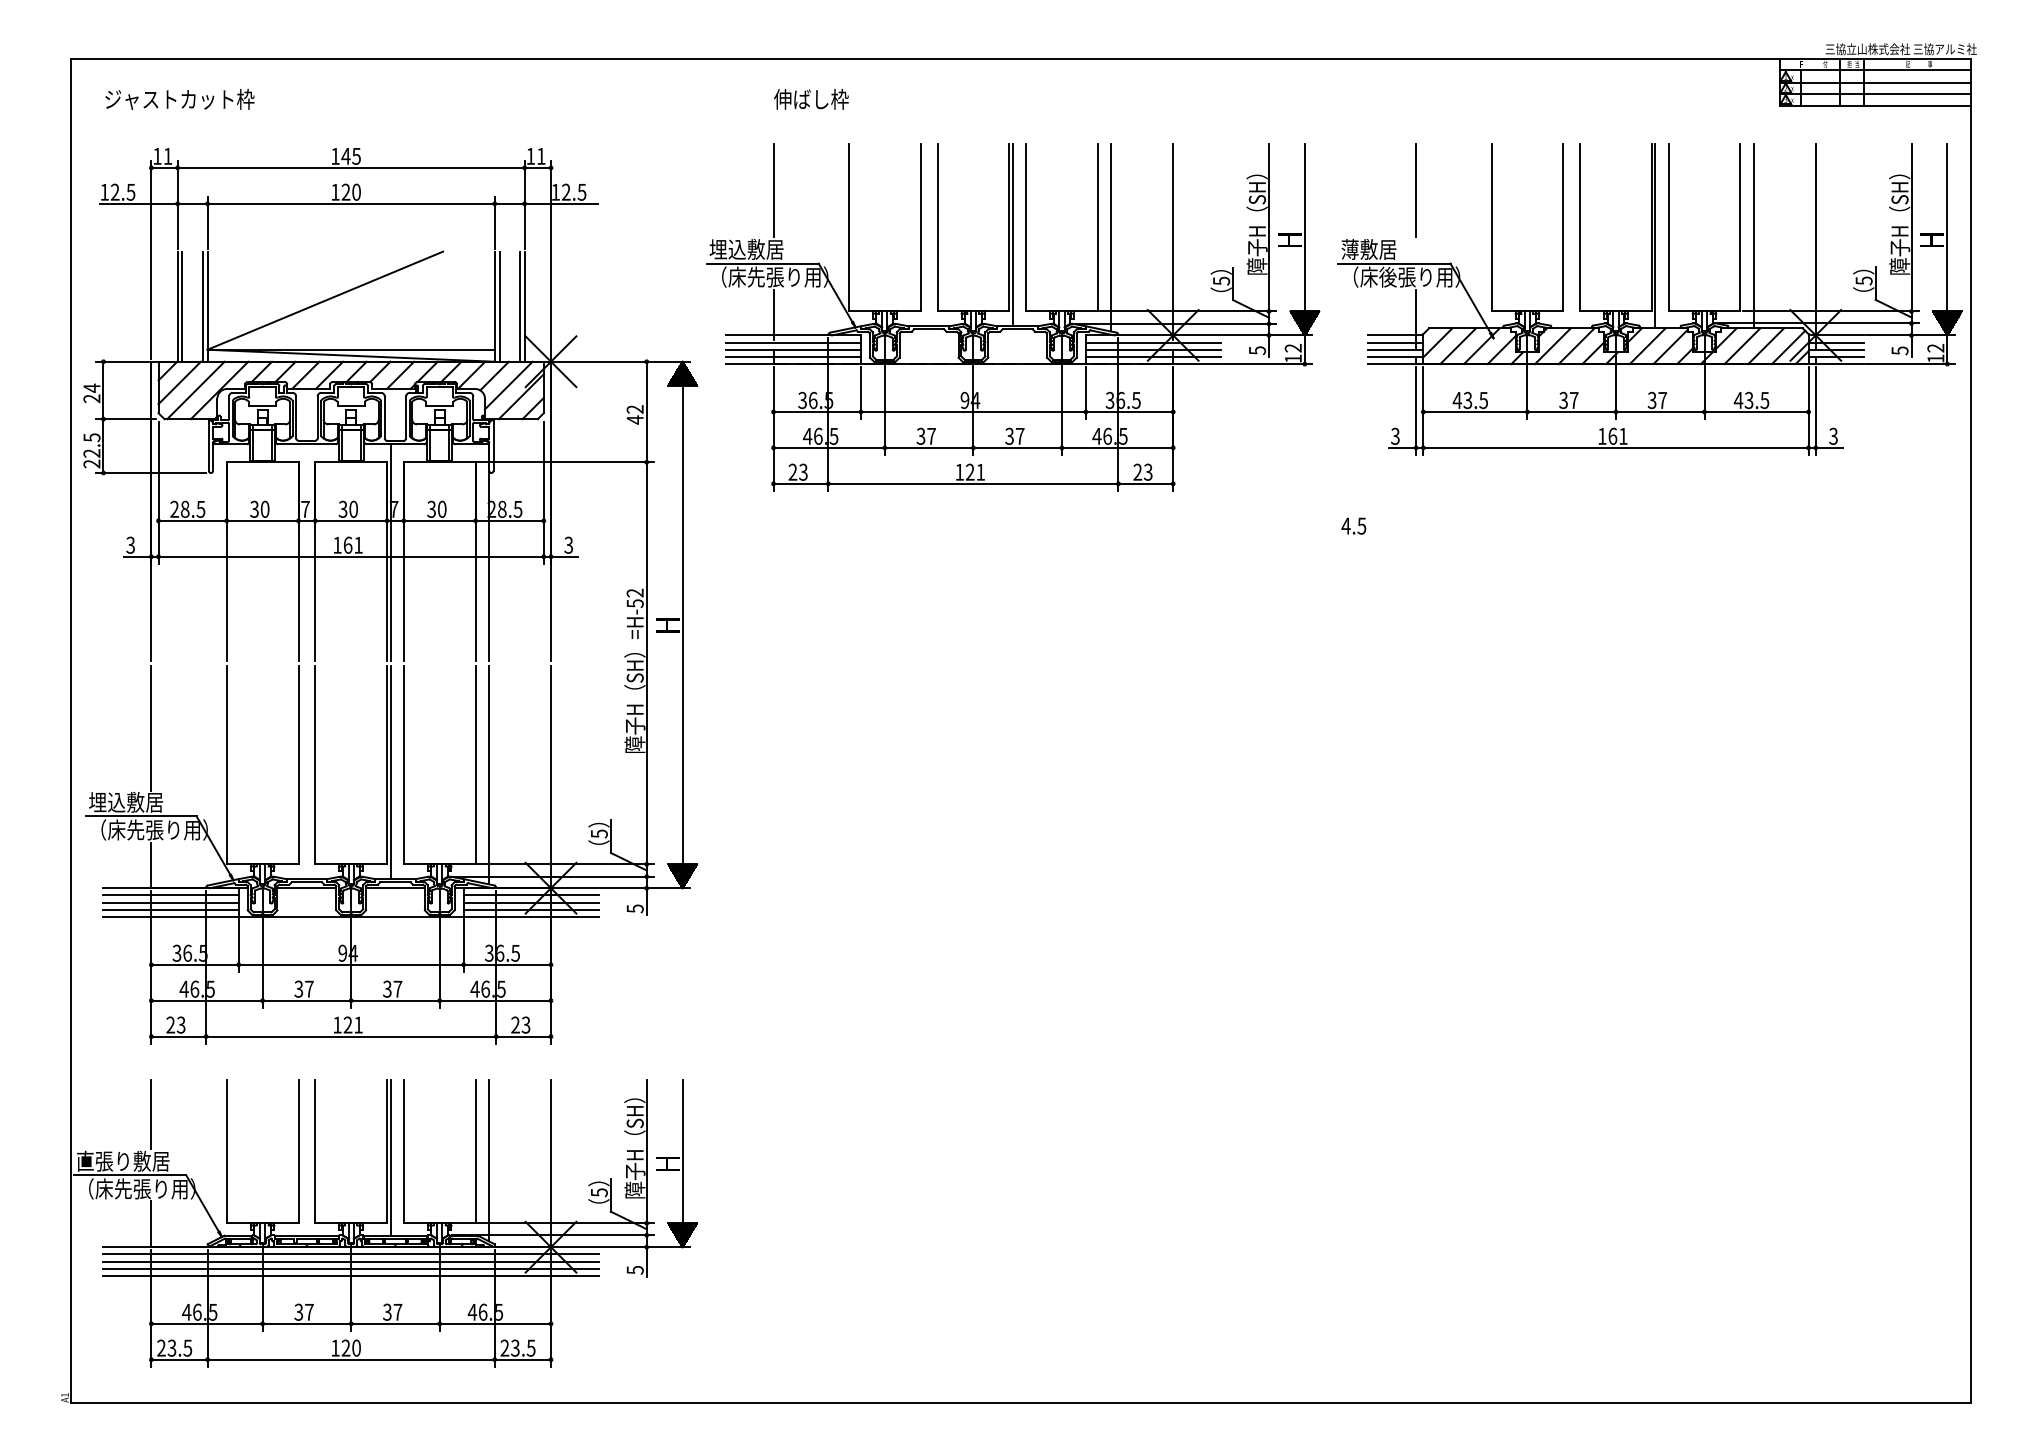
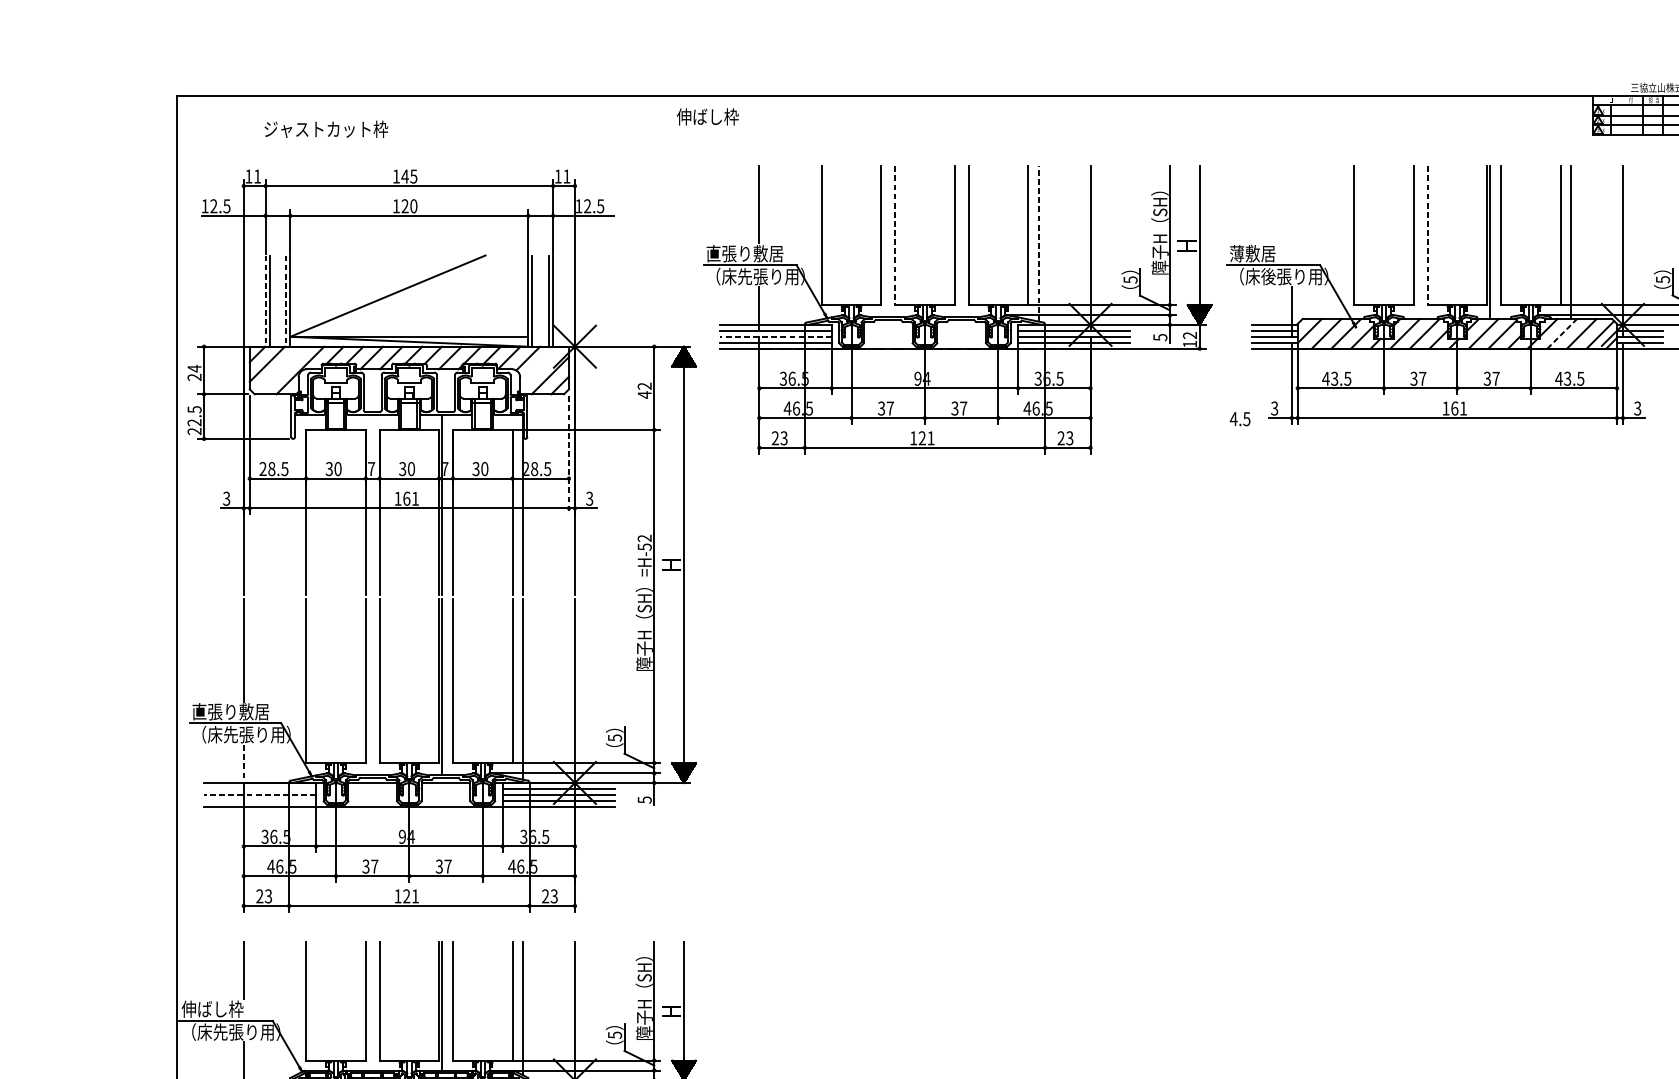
text: (179, 98) -> (325, 128), moved
text: (811, 99) -> (707, 117), moved
line: (1415, 190) -> (1291, 204), removed
line: (937, 227) -> (895, 235), solid -> dashed
line: (1580, 227) -> (1427, 235), solid -> dashed
line: (1012, 234) -> (957, 241), removed
line: (1111, 237) -> (1039, 243), solid -> dashed
text: (755, 249) -> (744, 253), 埋込敷居 -> 直張り敷居
line: (177, 307) -> (265, 301), solid -> dashed
line: (202, 307) -> (286, 301), solid -> dashed
line: (1742, 345) -> (1562, 333), solid -> dashed
line: (793, 349) -> (775, 336), solid -> dashed
line: (508, 385) -> (539, 366), removed
line: (195, 390) -> (280, 370), removed
line: (543, 493) -> (568, 455), solid -> dashed
text: (1353, 525) -> (1239, 418), moved
text: (135, 801) -> (230, 711), 埋込敷居 -> 直張り敷居
line: (151, 865) -> (243, 764), solid -> dashed
line: (170, 895) -> (259, 788), removed
line: (171, 902) -> (260, 794), solid -> dashed
line: (170, 909) -> (259, 800), removed
text: (122, 1160) -> (219, 1008), 直張り敷居 -> 伸ばし枠

